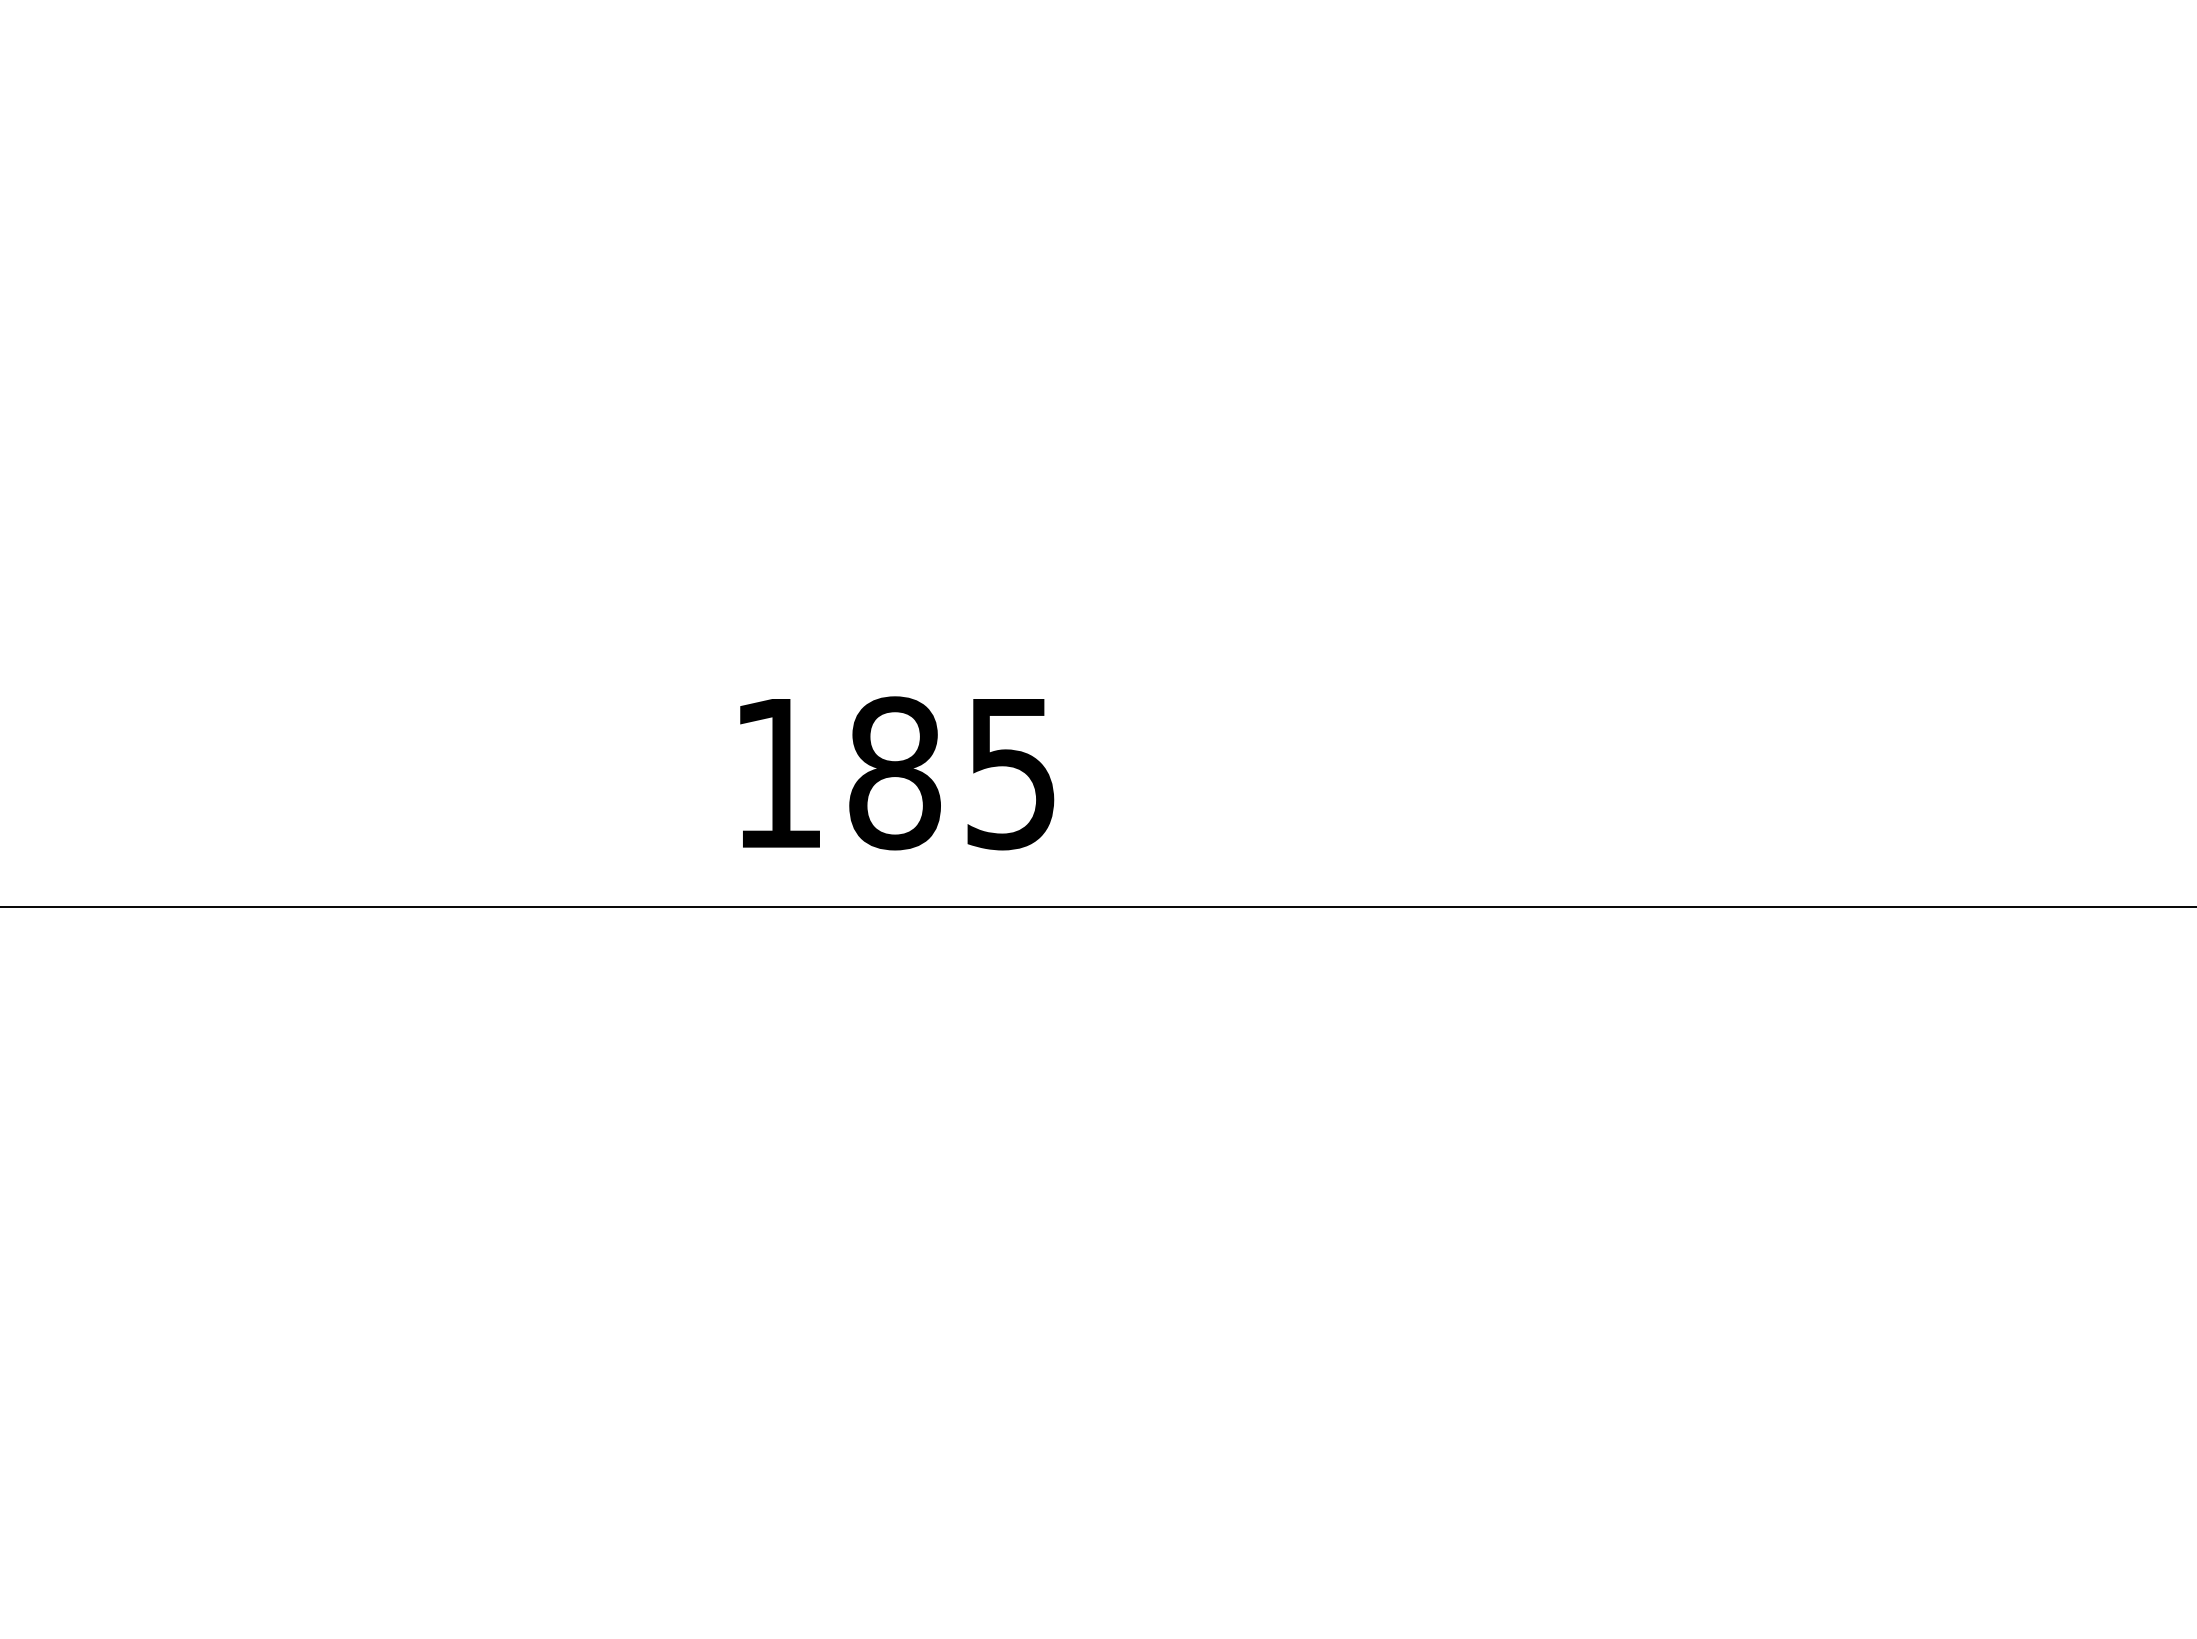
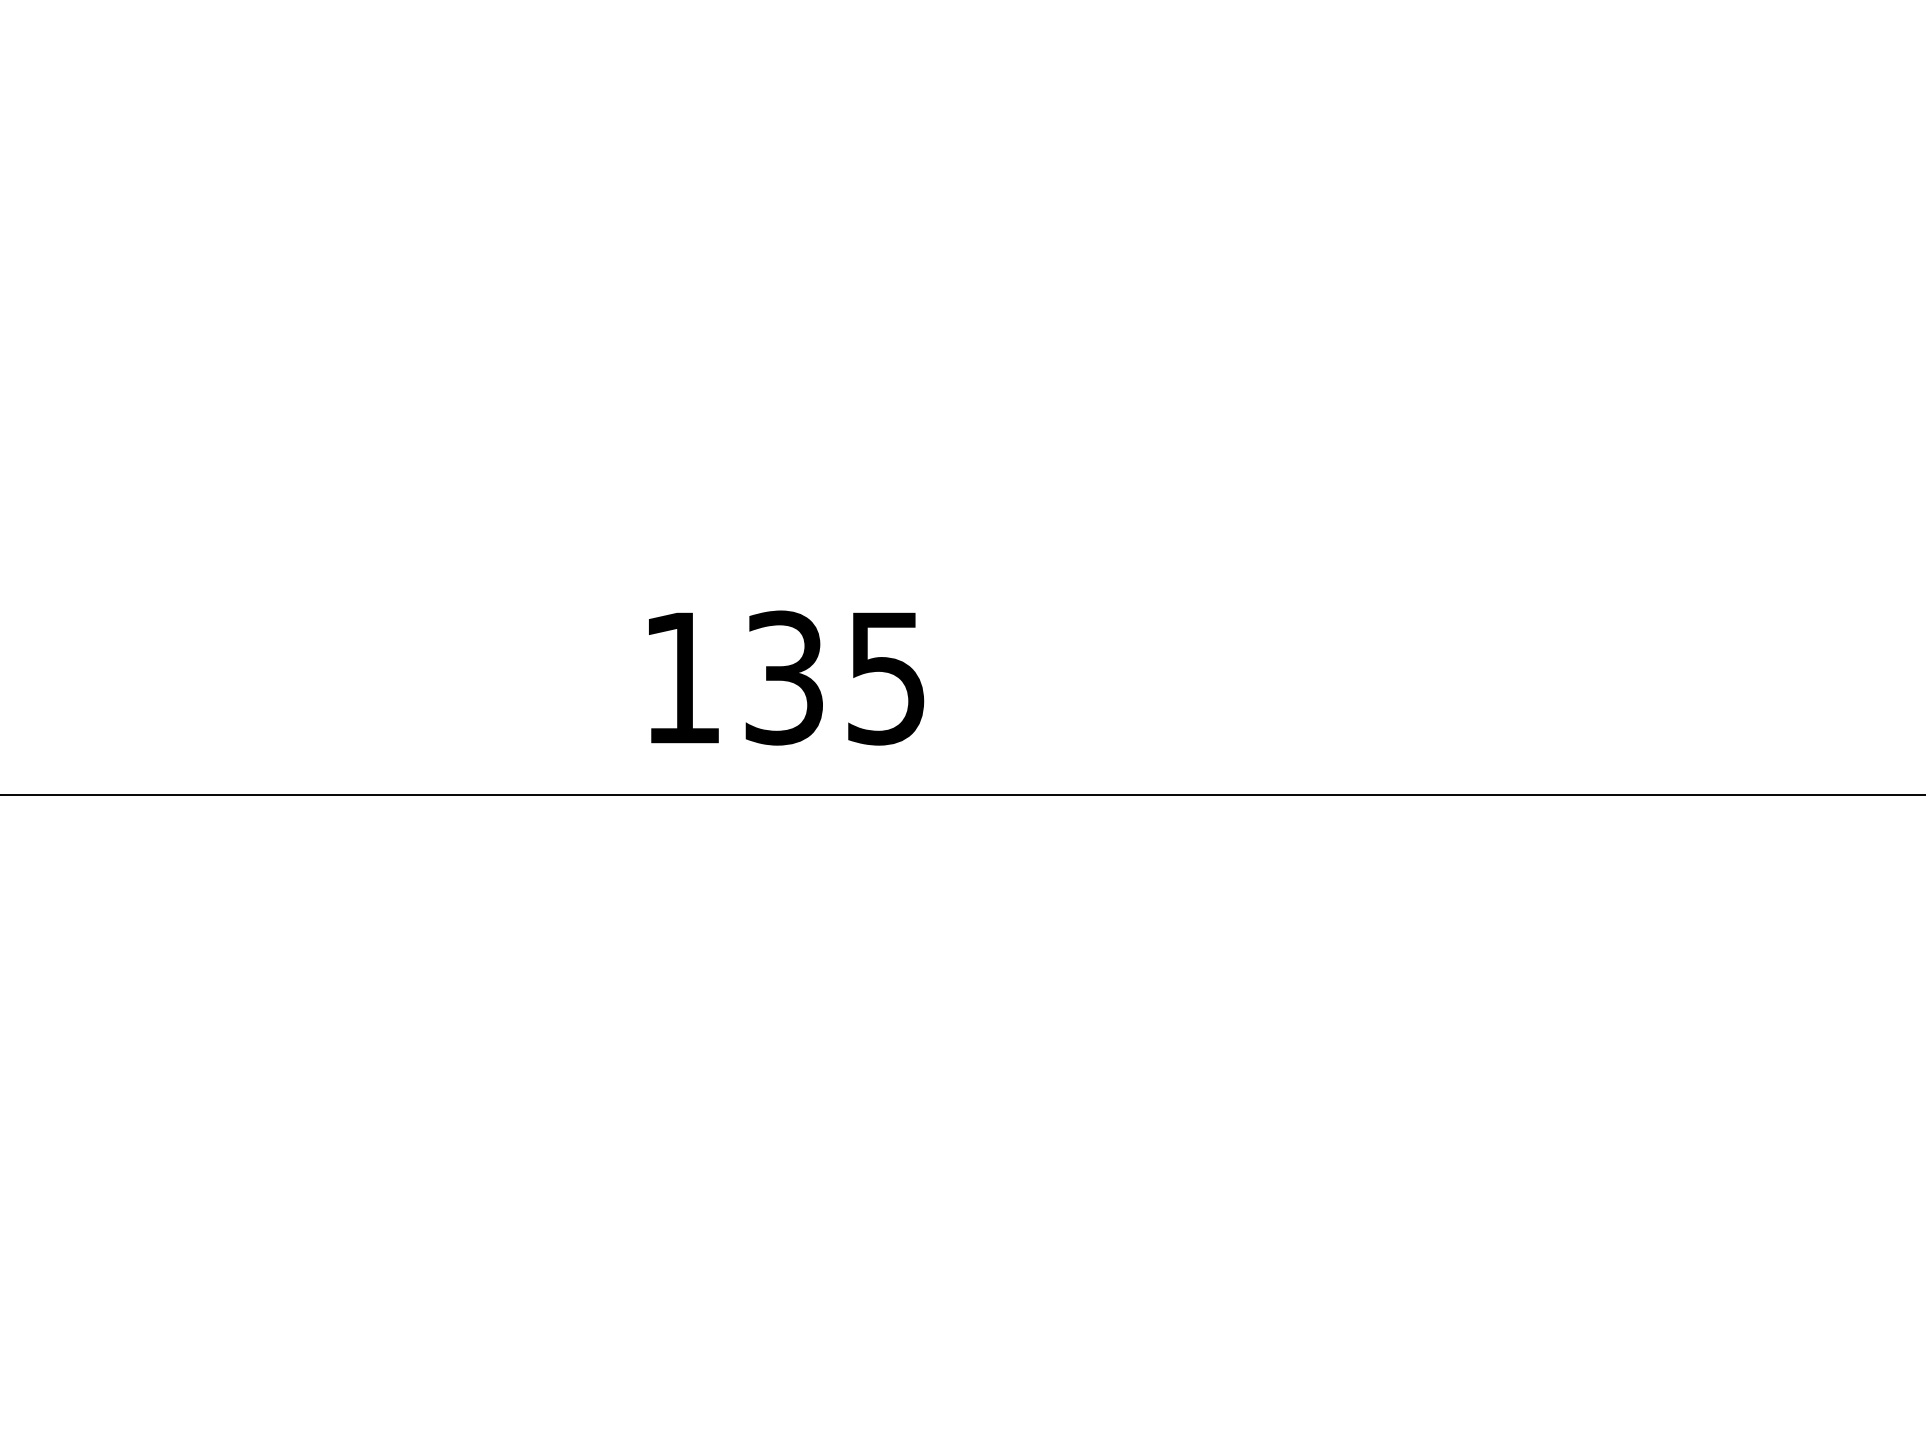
text: (894, 773) -> (784, 678), 185 -> 135

